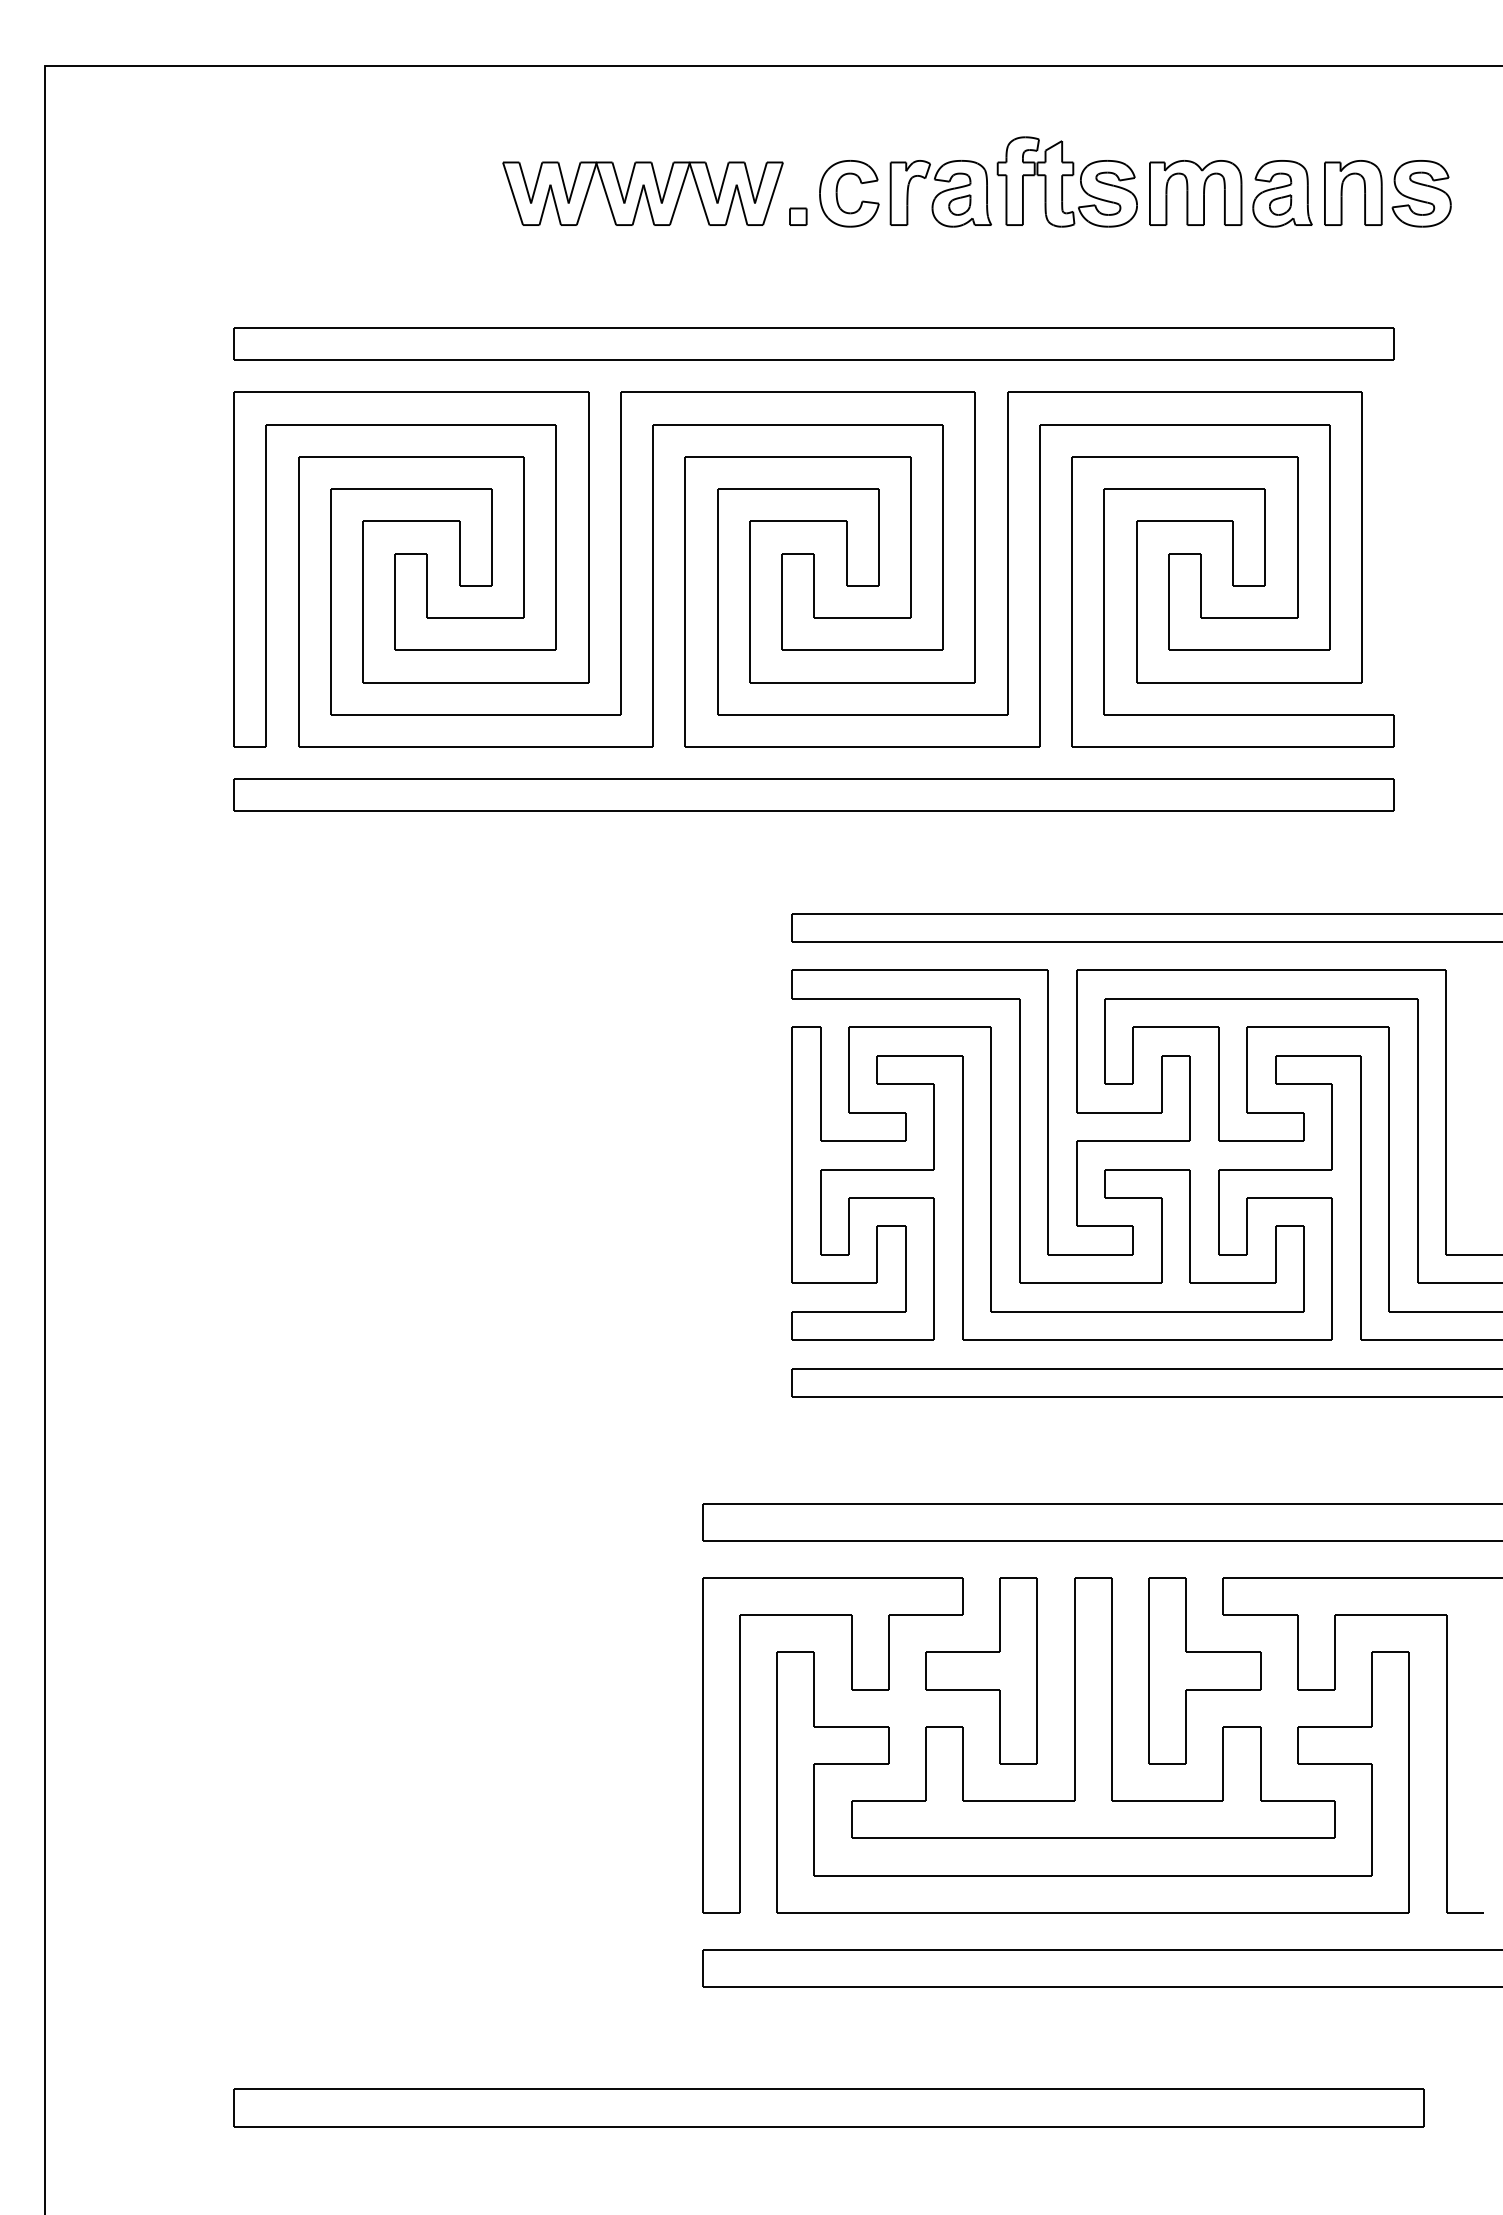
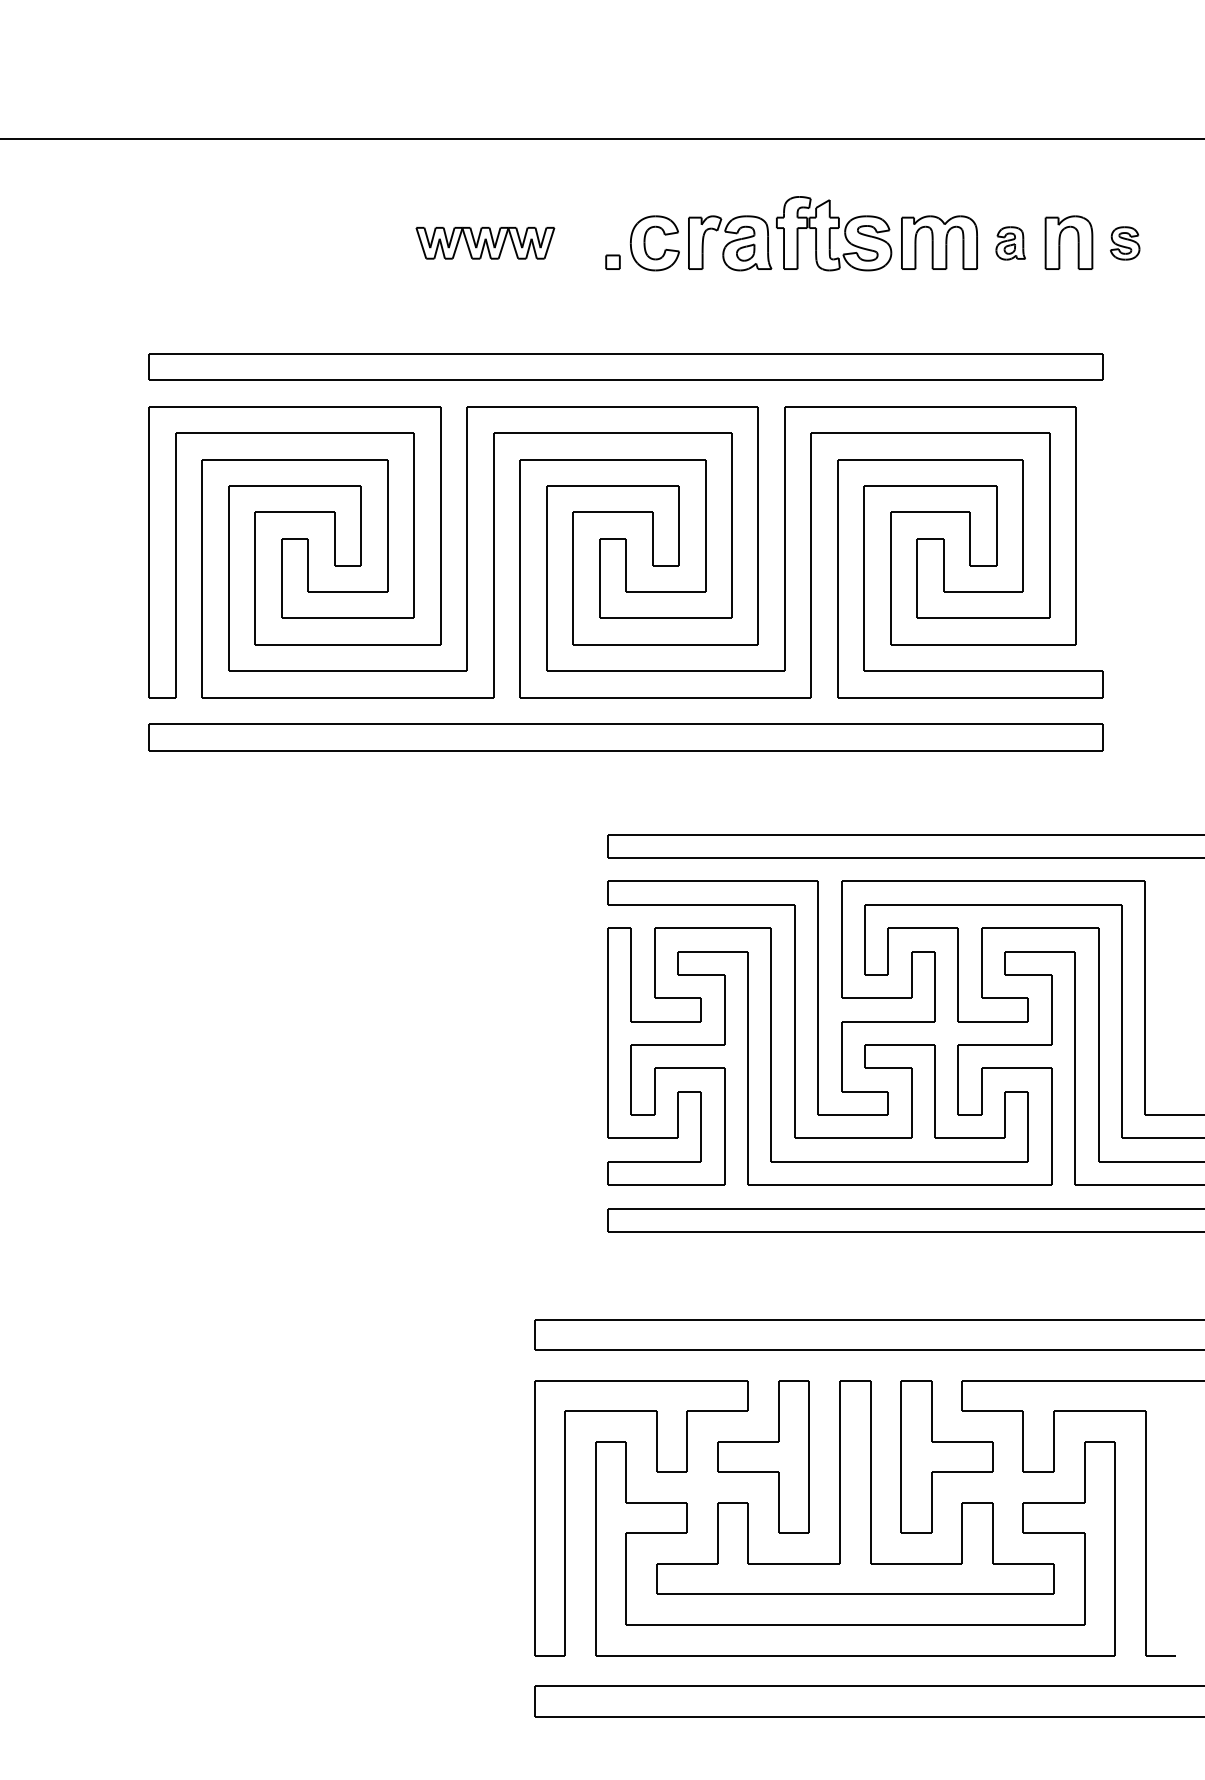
part: (642, 193) -> (484, 243), size x0.6
part: (1282, 193) -> (1010, 243), size x0.6
part: (1421, 193) -> (1125, 243), size x0.6

